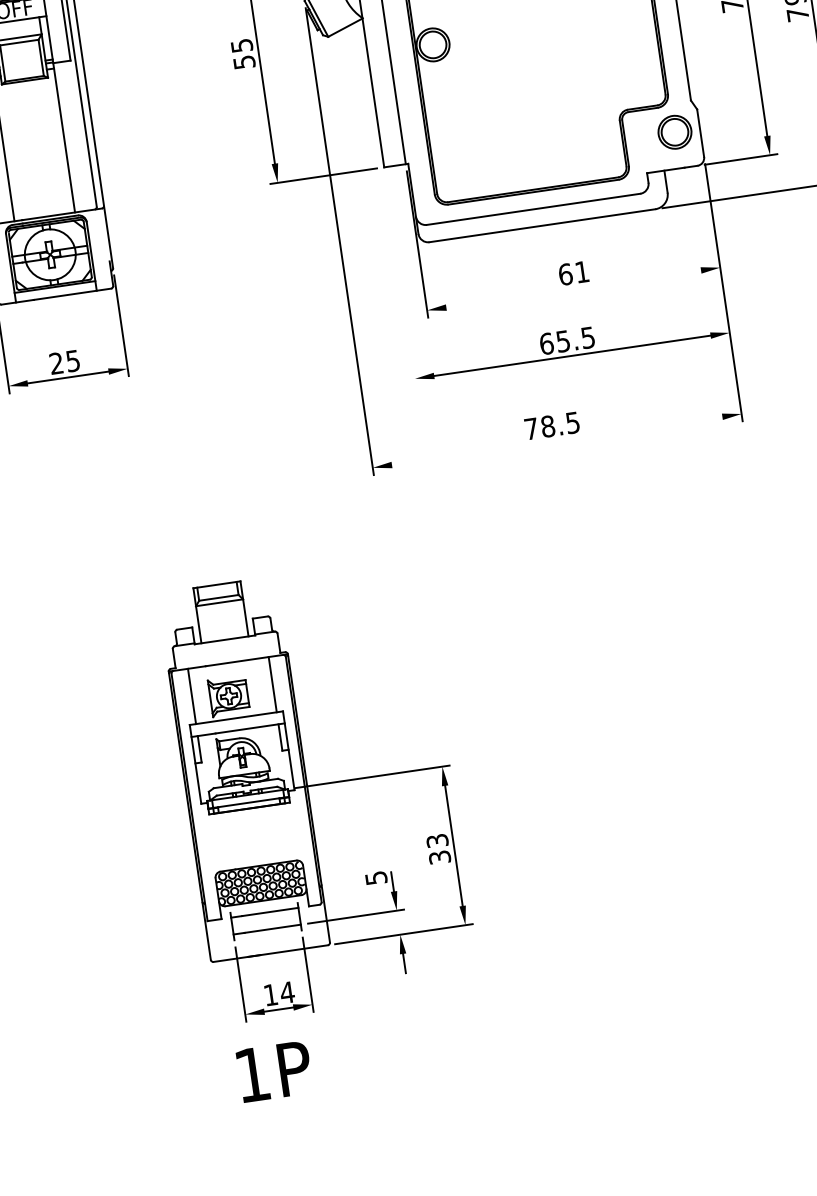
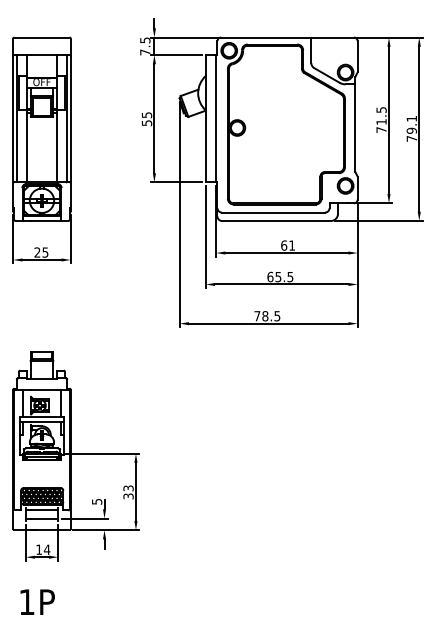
line: (399, 279) -> (205, 236), added
line: (572, 290) -> (286, 253), added
line: (556, 440) -> (268, 323), added
part: (317, 790) -> (75, 456), moved
text: (274, 1070) -> (37, 601), moved

